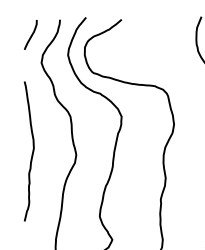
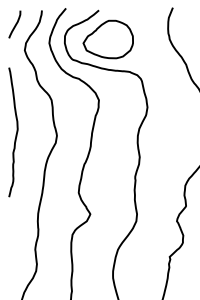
part: (130, 51) -> (107, 39), added

